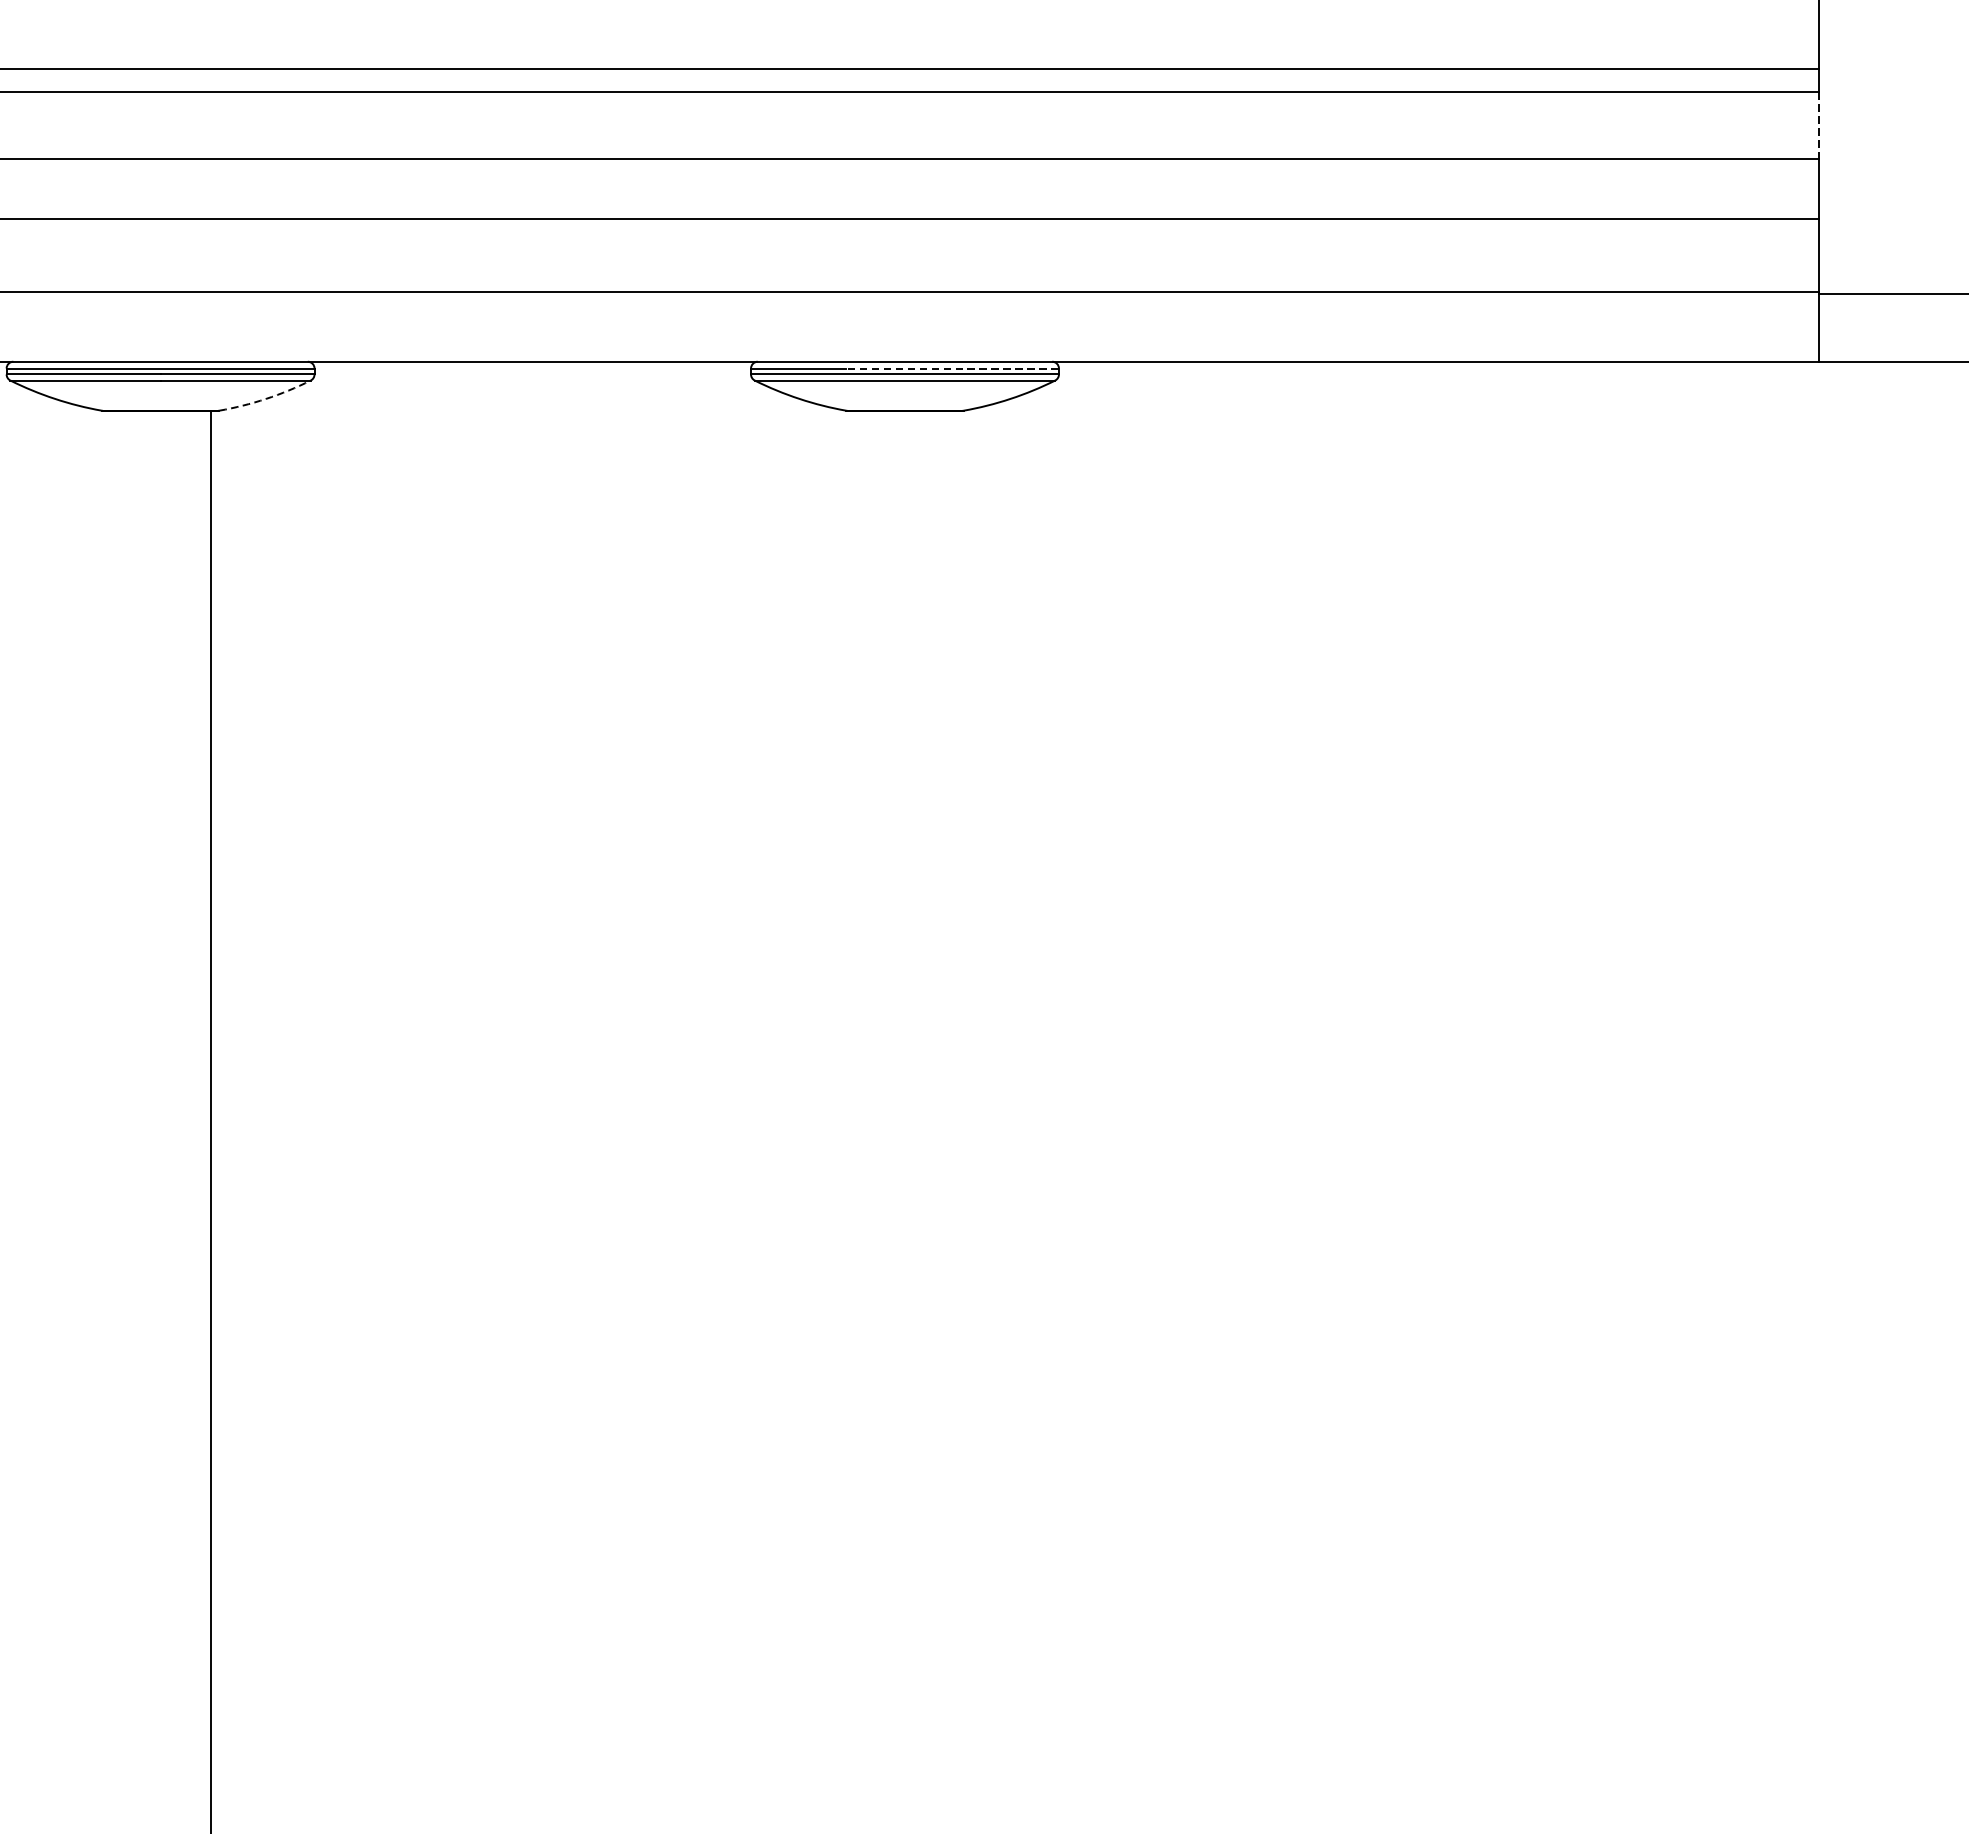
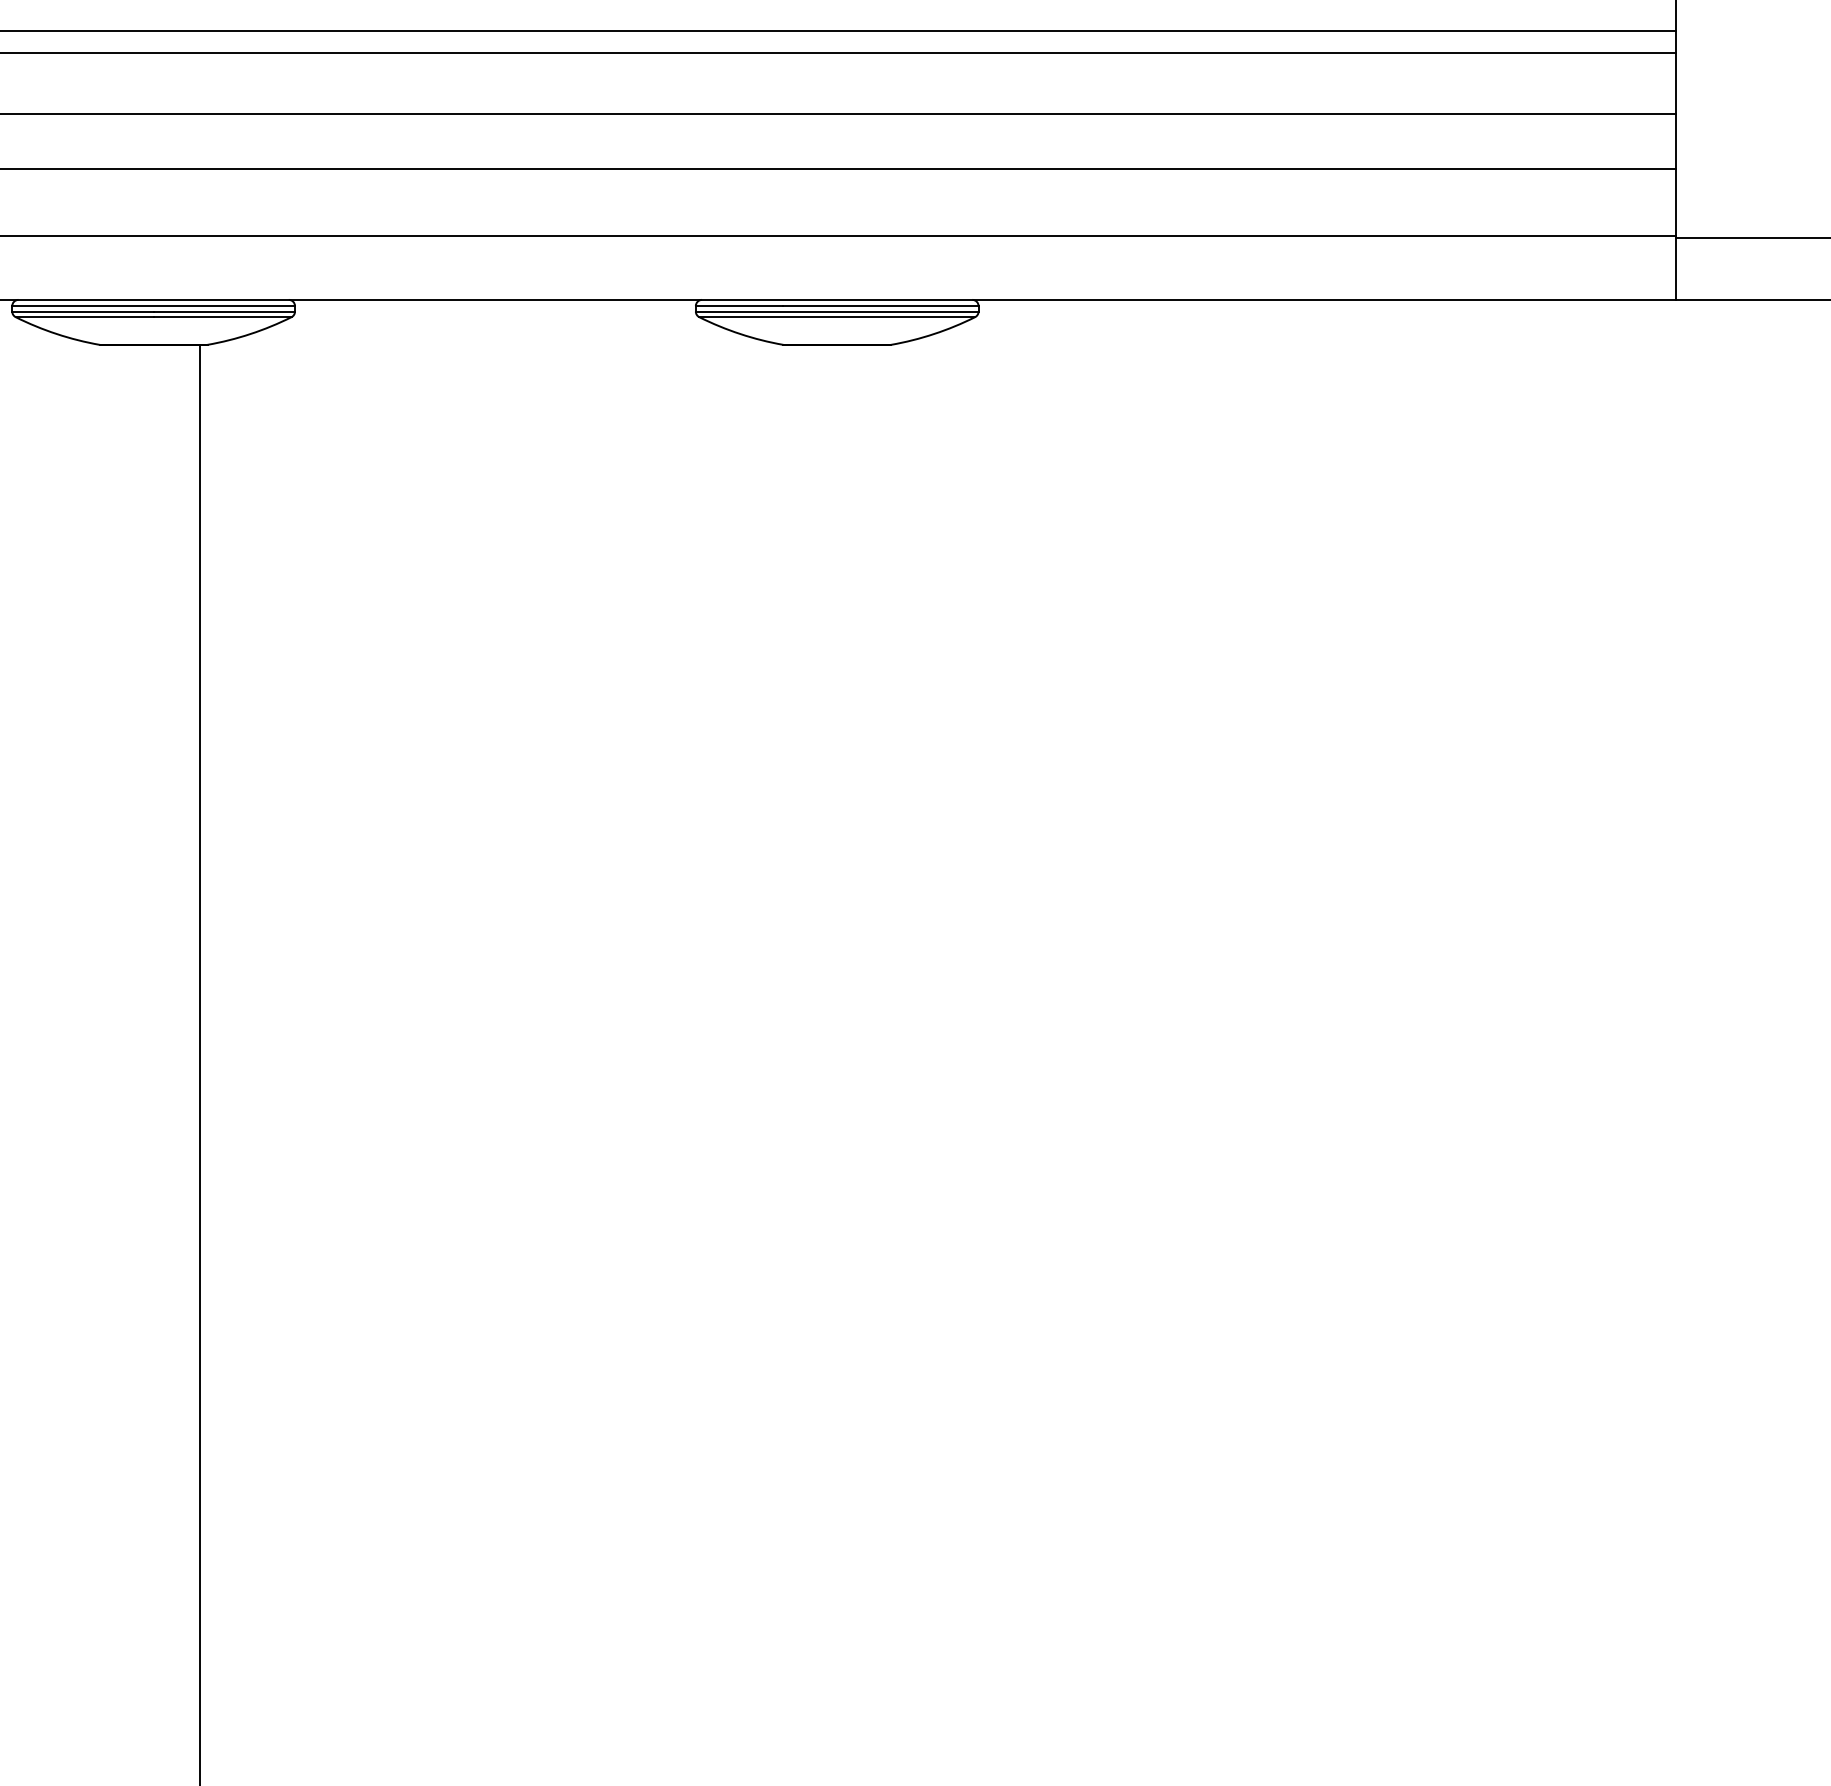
line: (1818, 126) -> (1676, 83), dashed -> solid
line: (952, 368) -> (880, 306), dashed -> solid
arc: (266, 399) -> (250, 334), dashed -> solid

